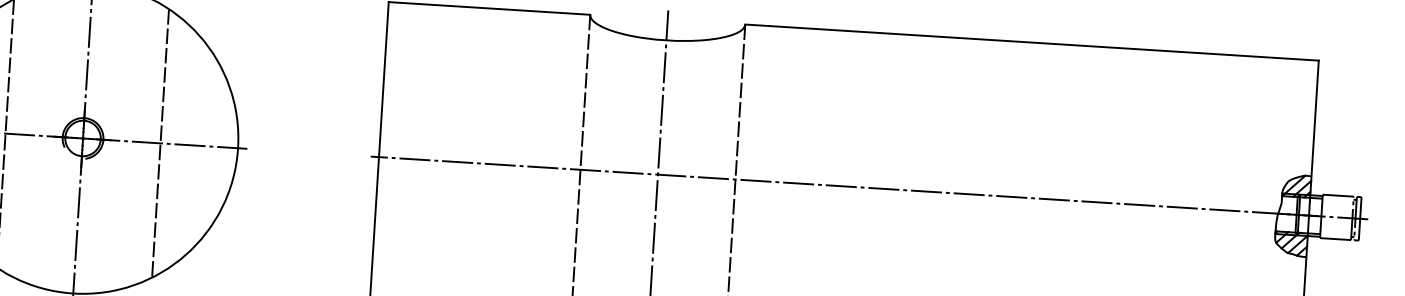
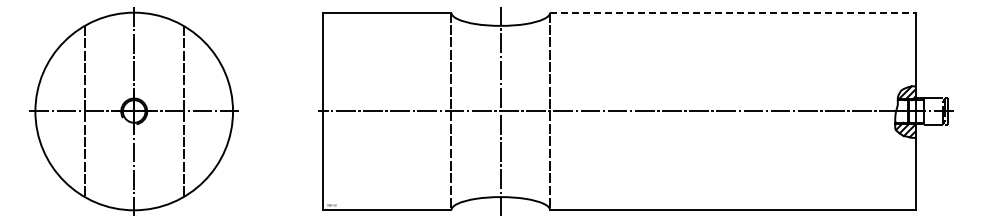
line: (1031, 42) -> (732, 12), solid -> dashed

